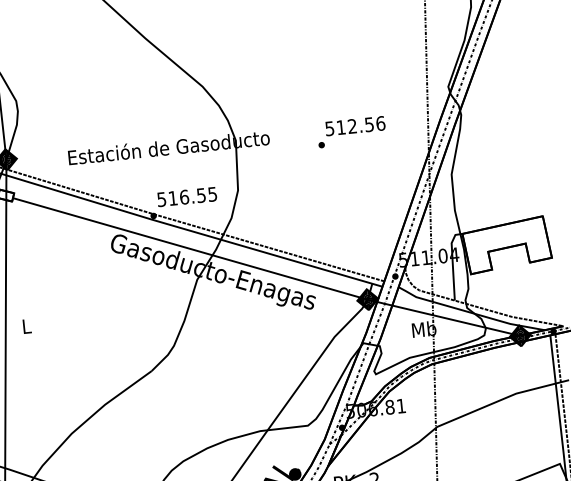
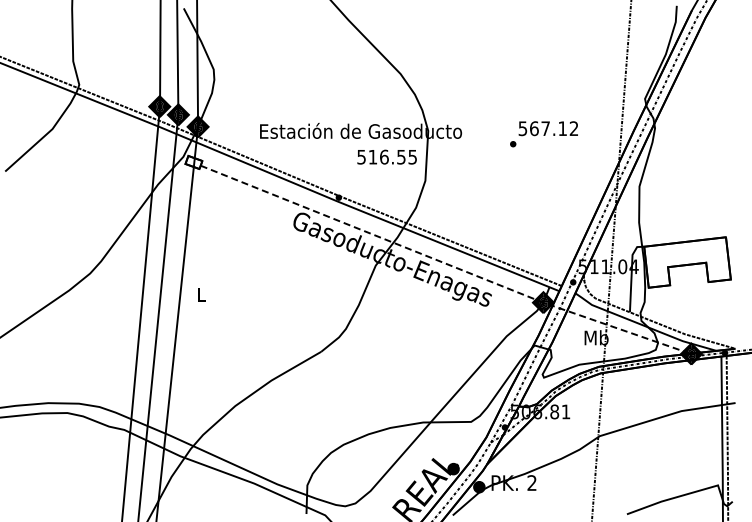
text: (361, 125) -> (554, 128), 512.56 -> 567.12
text: (186, 196) -> (386, 156), moved
line: (267, 270) -> (446, 263), solid -> dashed

